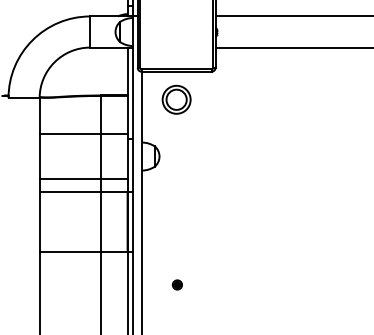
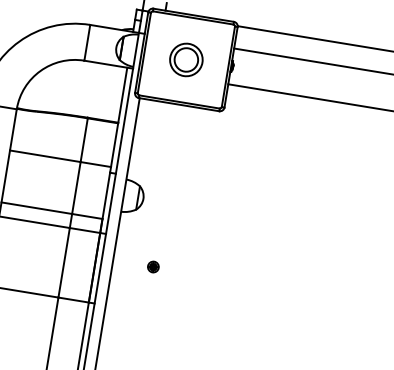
part: (176, 99) -> (186, 59), moved
part: (176, 284) -> (152, 266), moved

